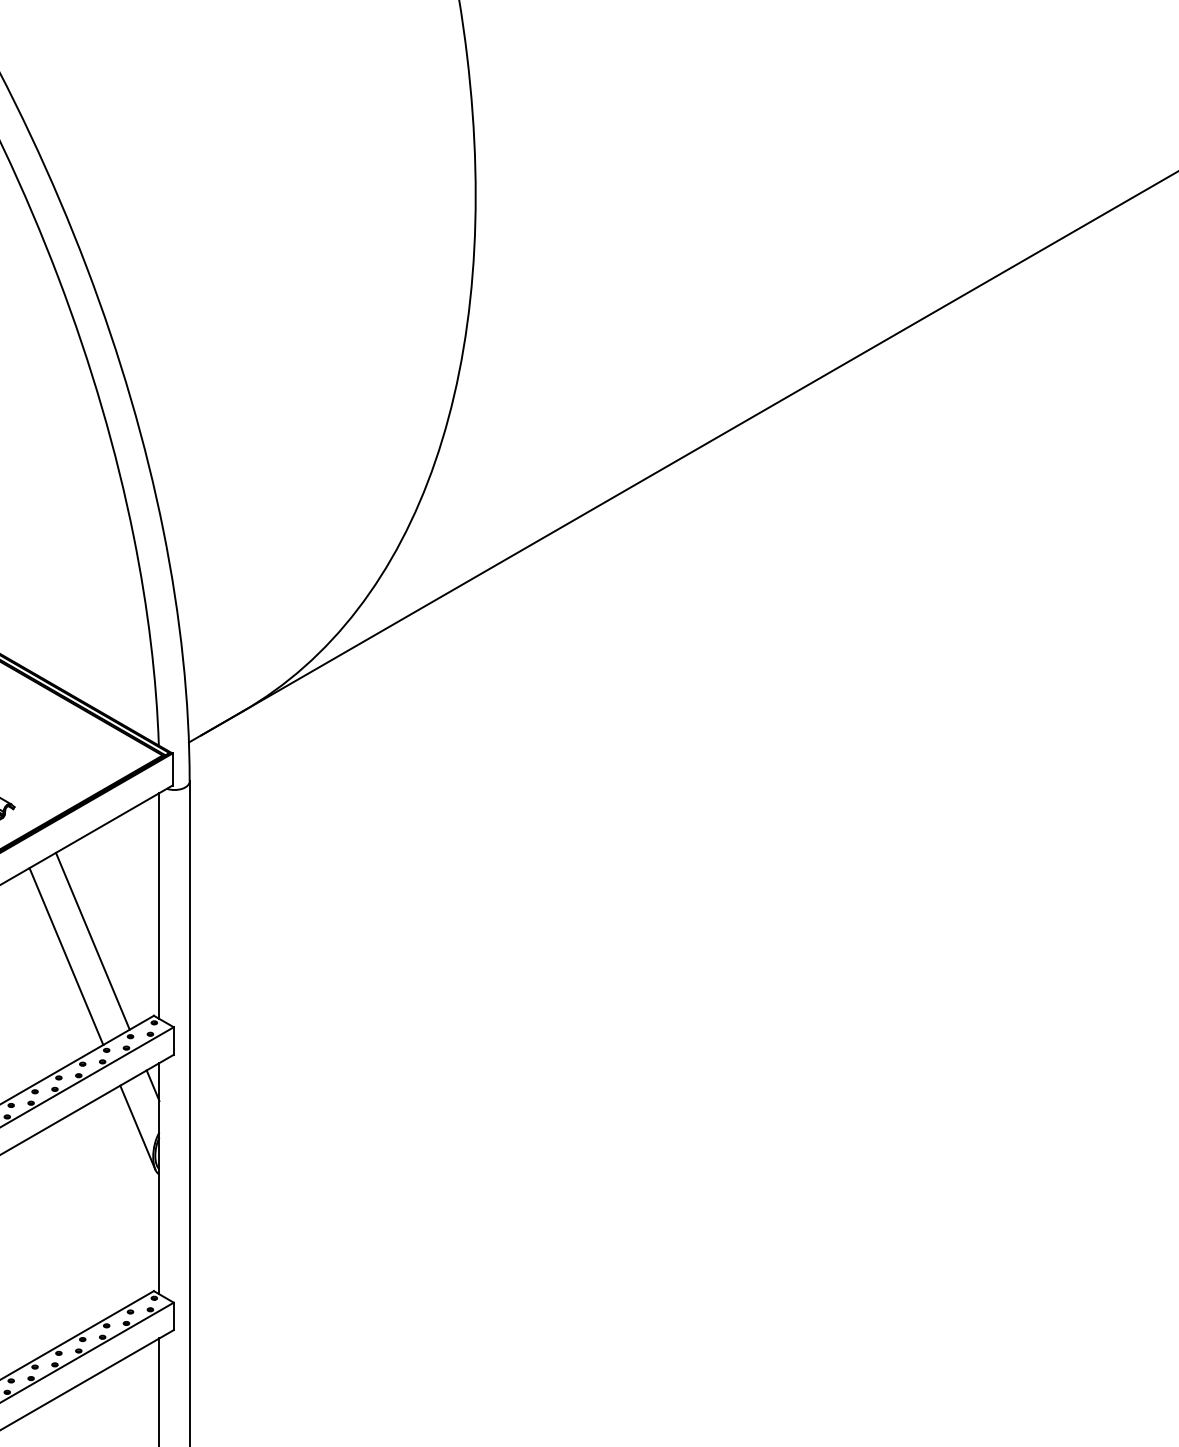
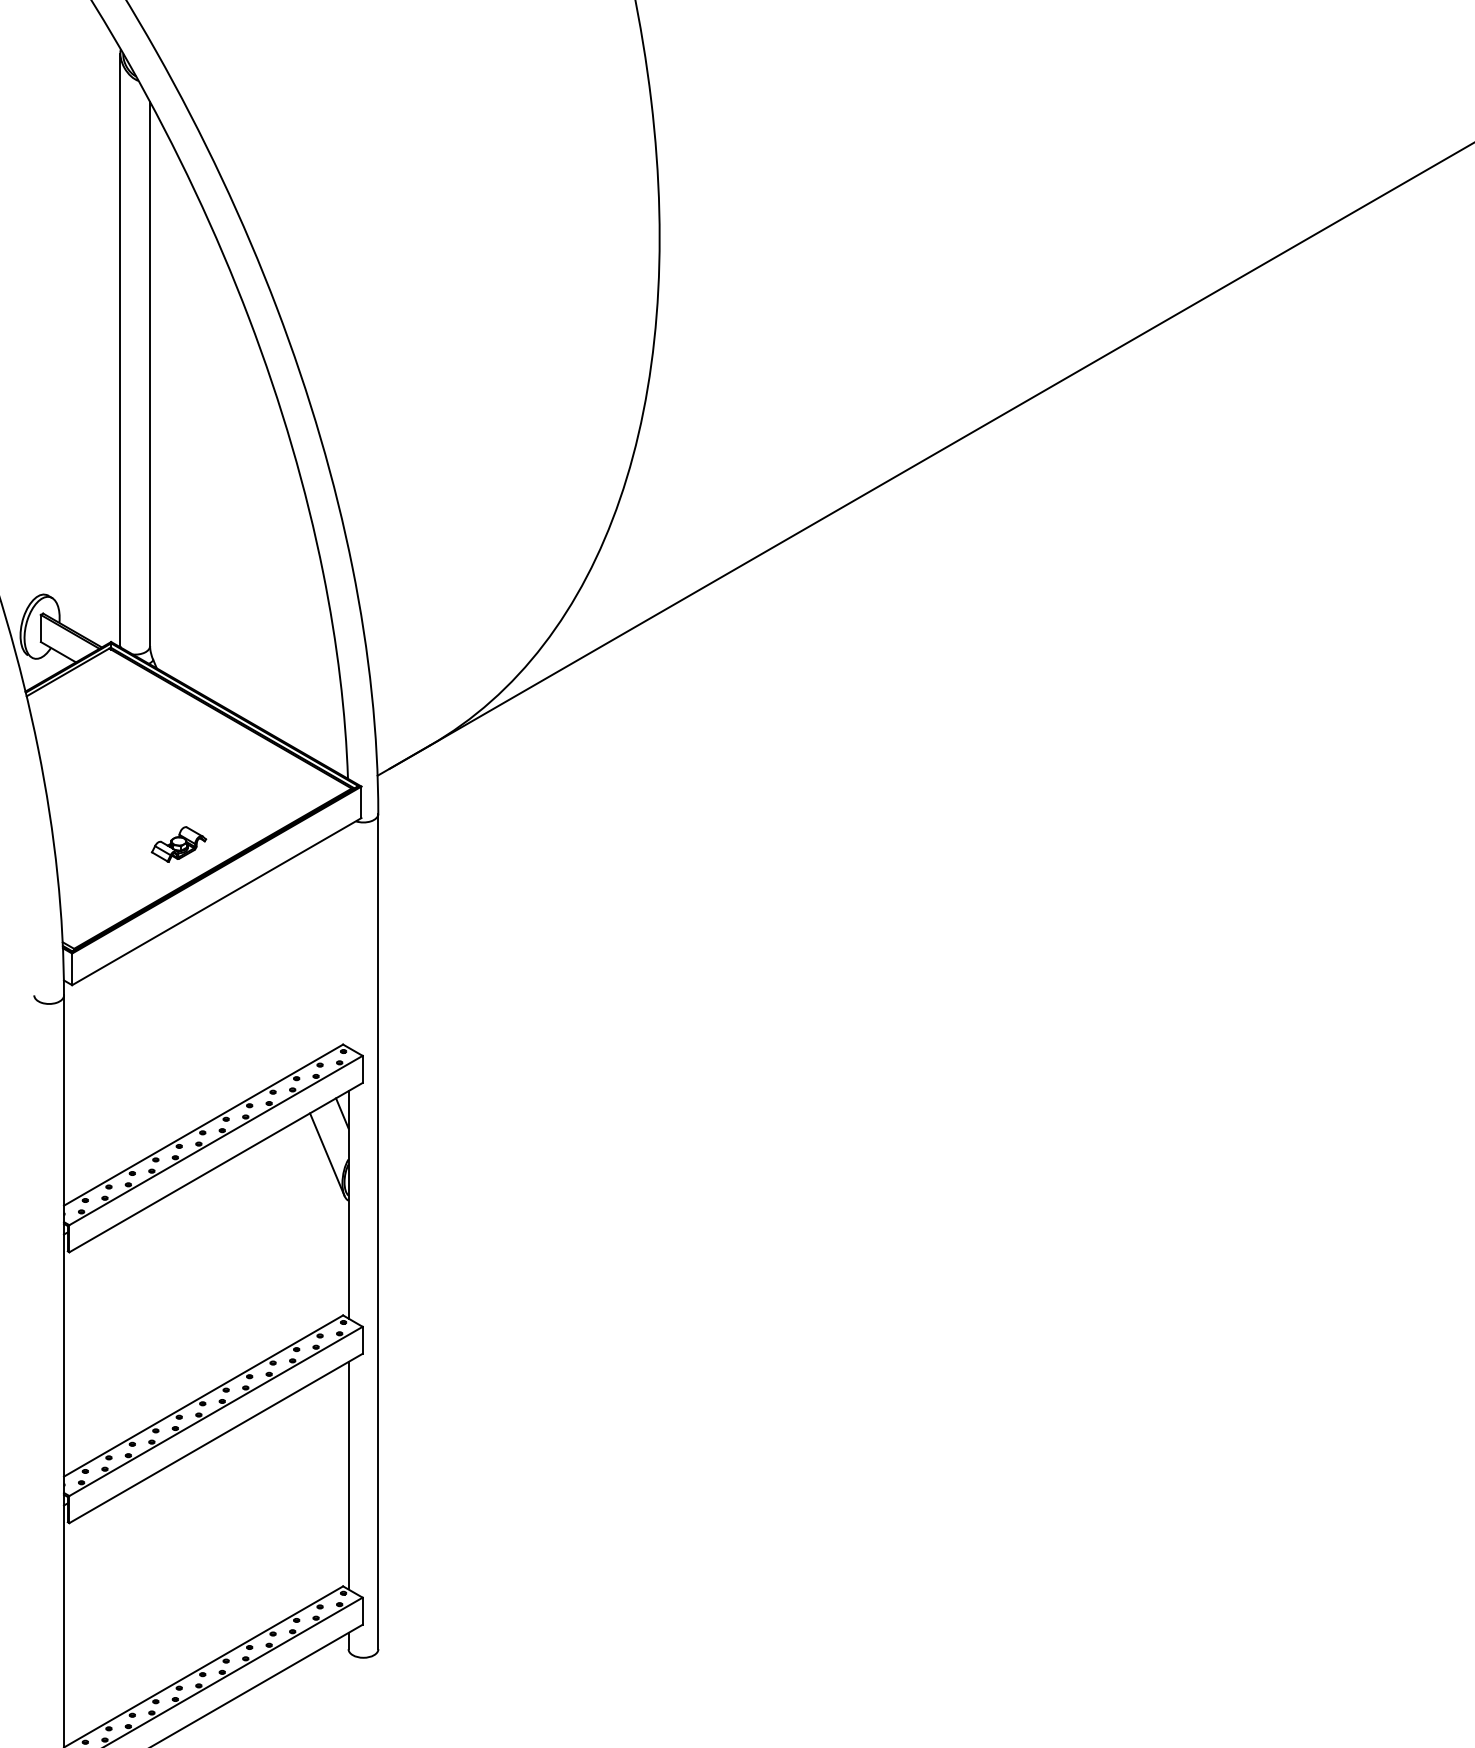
line: (159, 905) -> (348, 936), removed
line: (92, 941) -> (282, 971), removed
line: (65, 956) -> (256, 986), removed

